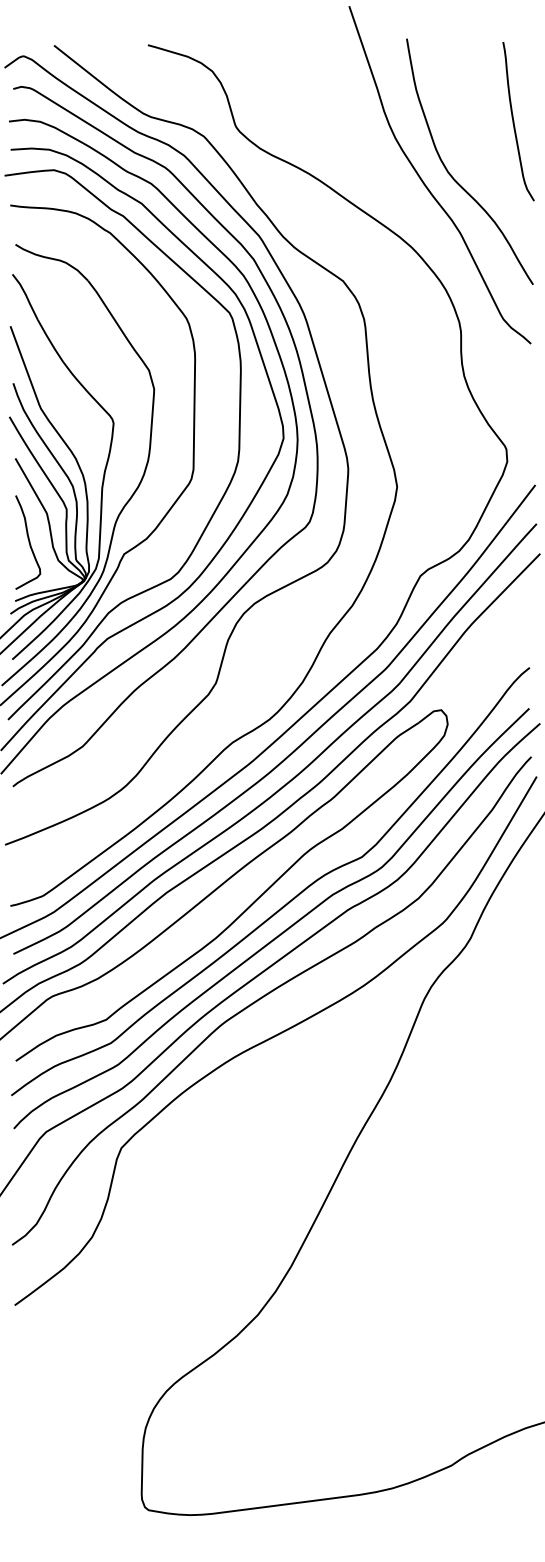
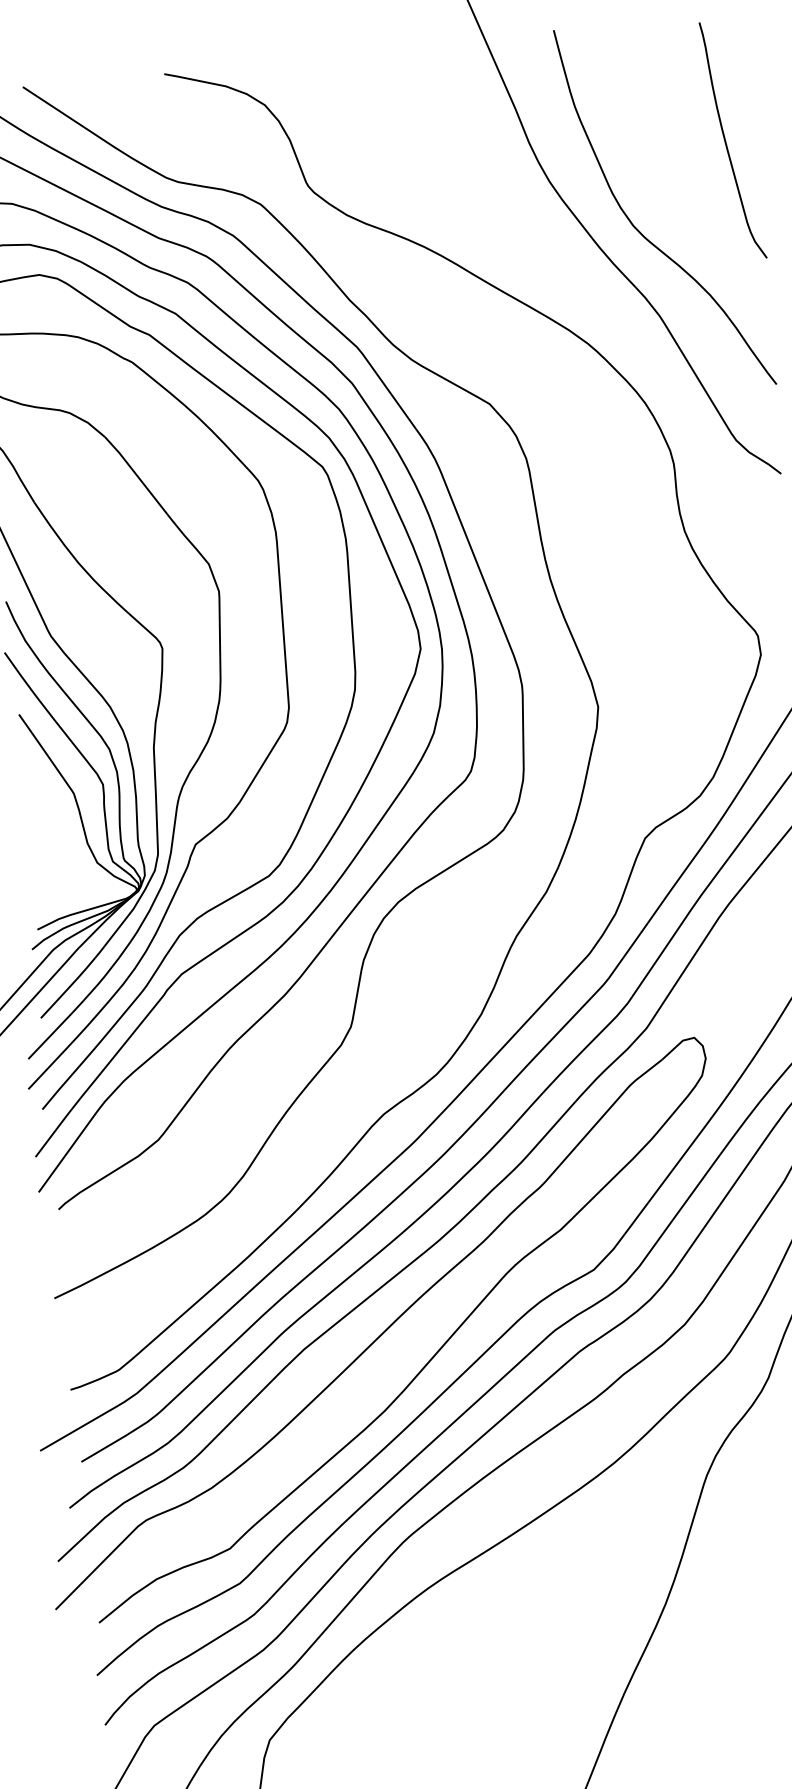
curve: (28, 542) -> (49, 839), removed

